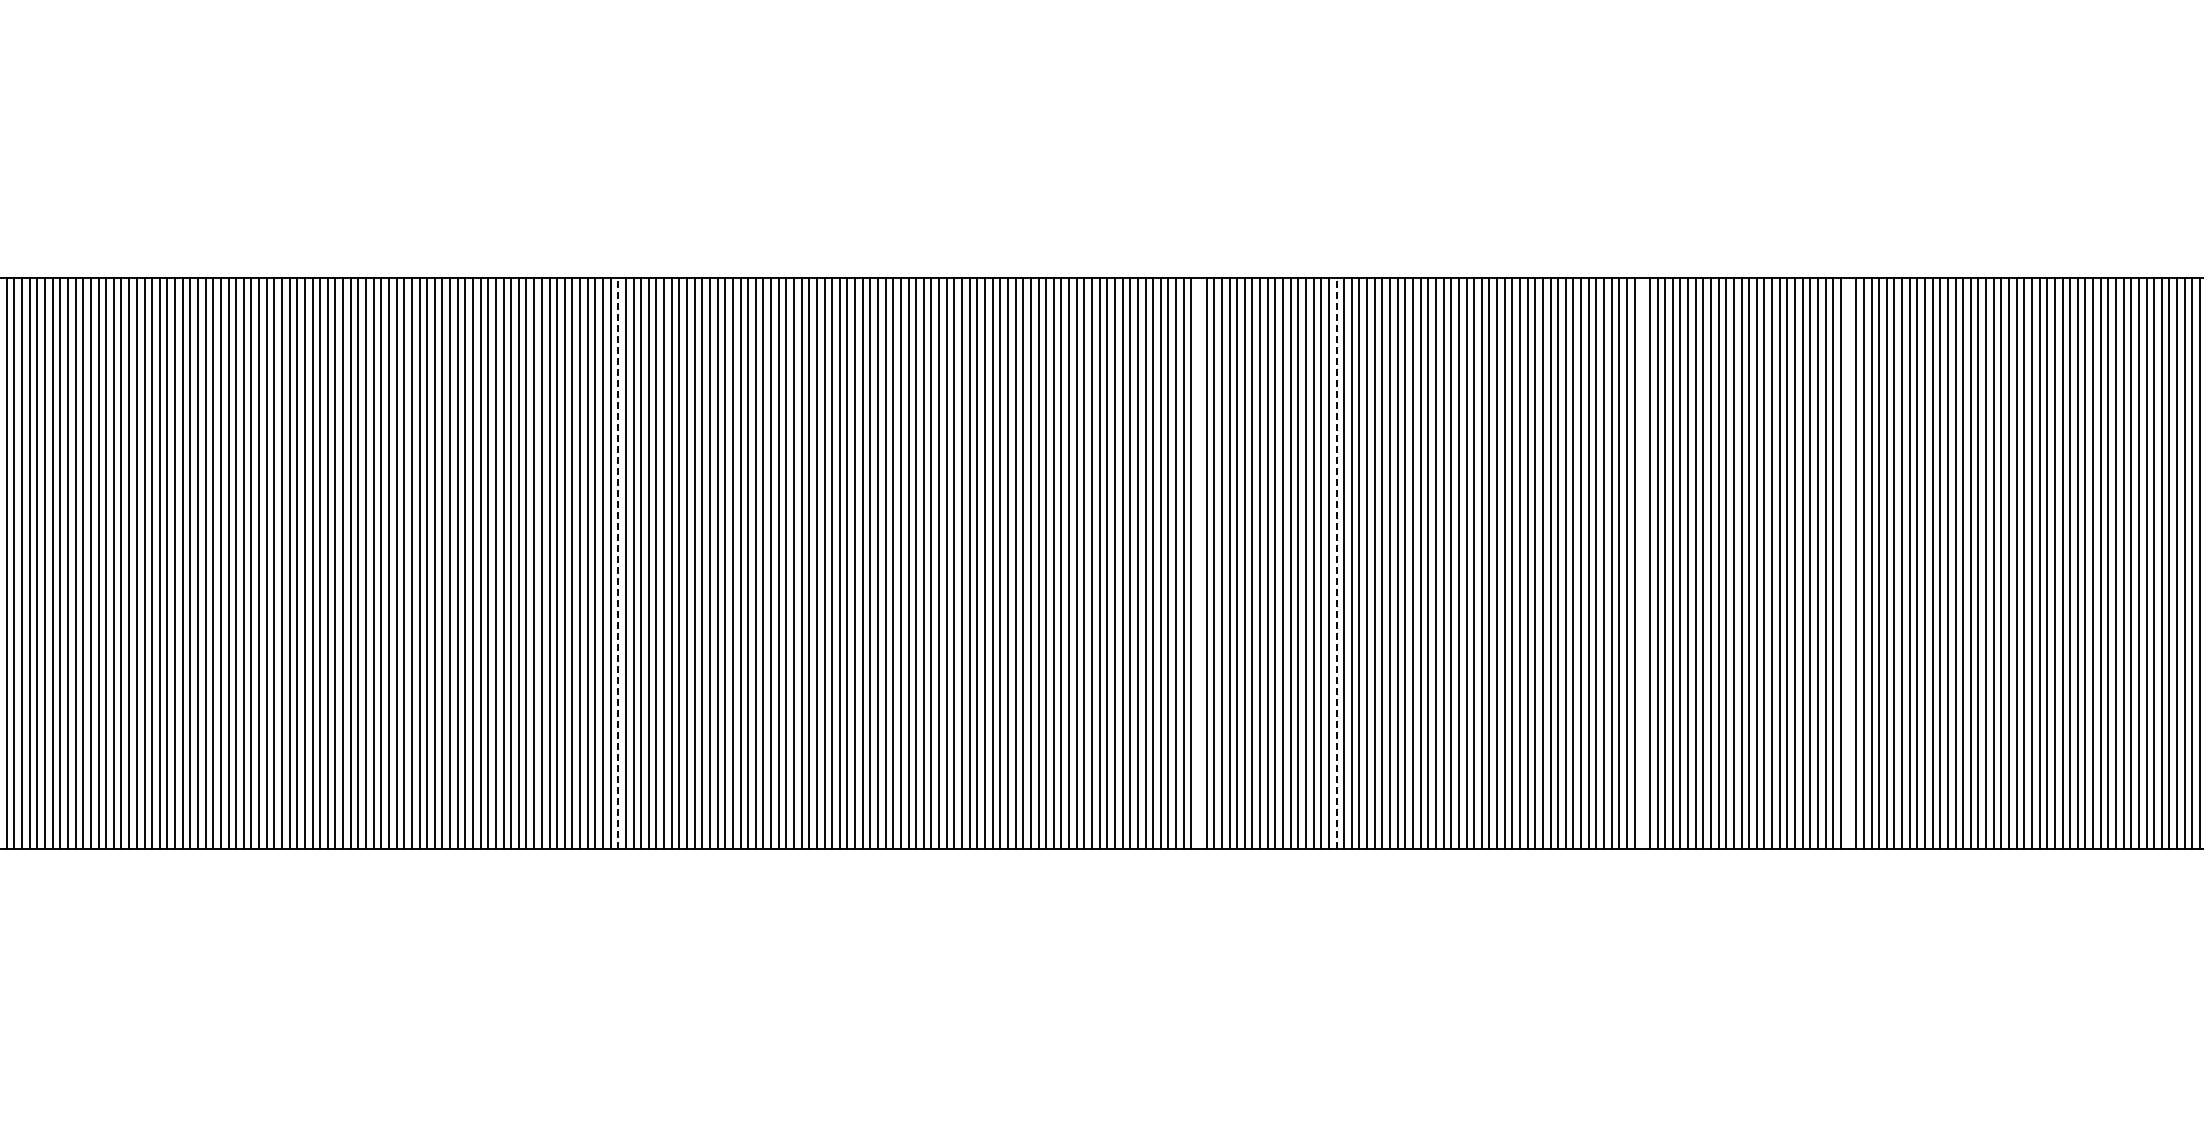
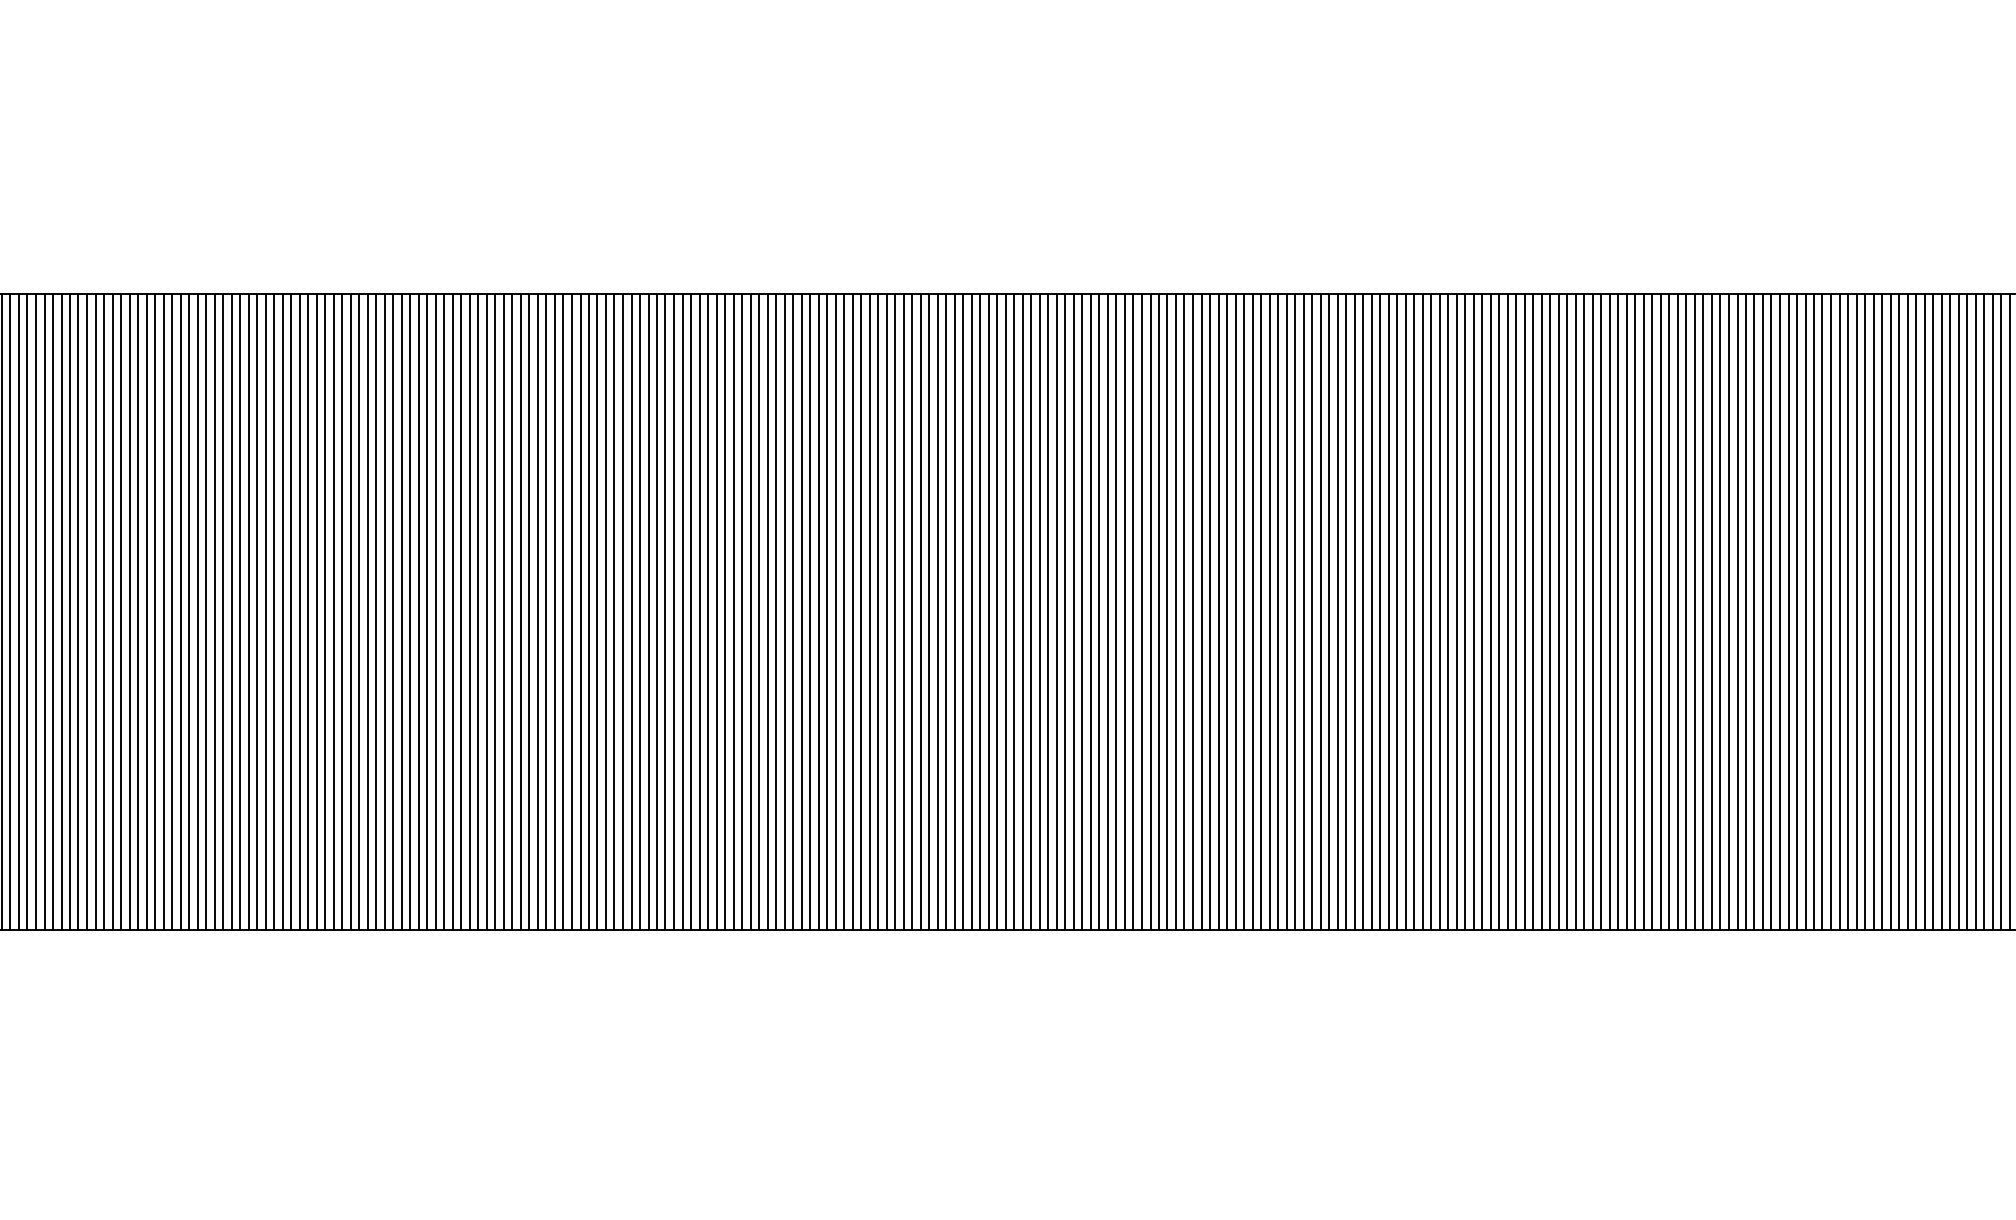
line: (618, 563) -> (317, 611), dashed -> solid
line: (1198, 563) -> (962, 611), added
line: (1336, 563) -> (1116, 611), dashed -> solid
line: (1642, 563) -> (1457, 611), added
line: (1848, 563) -> (1686, 611), added

